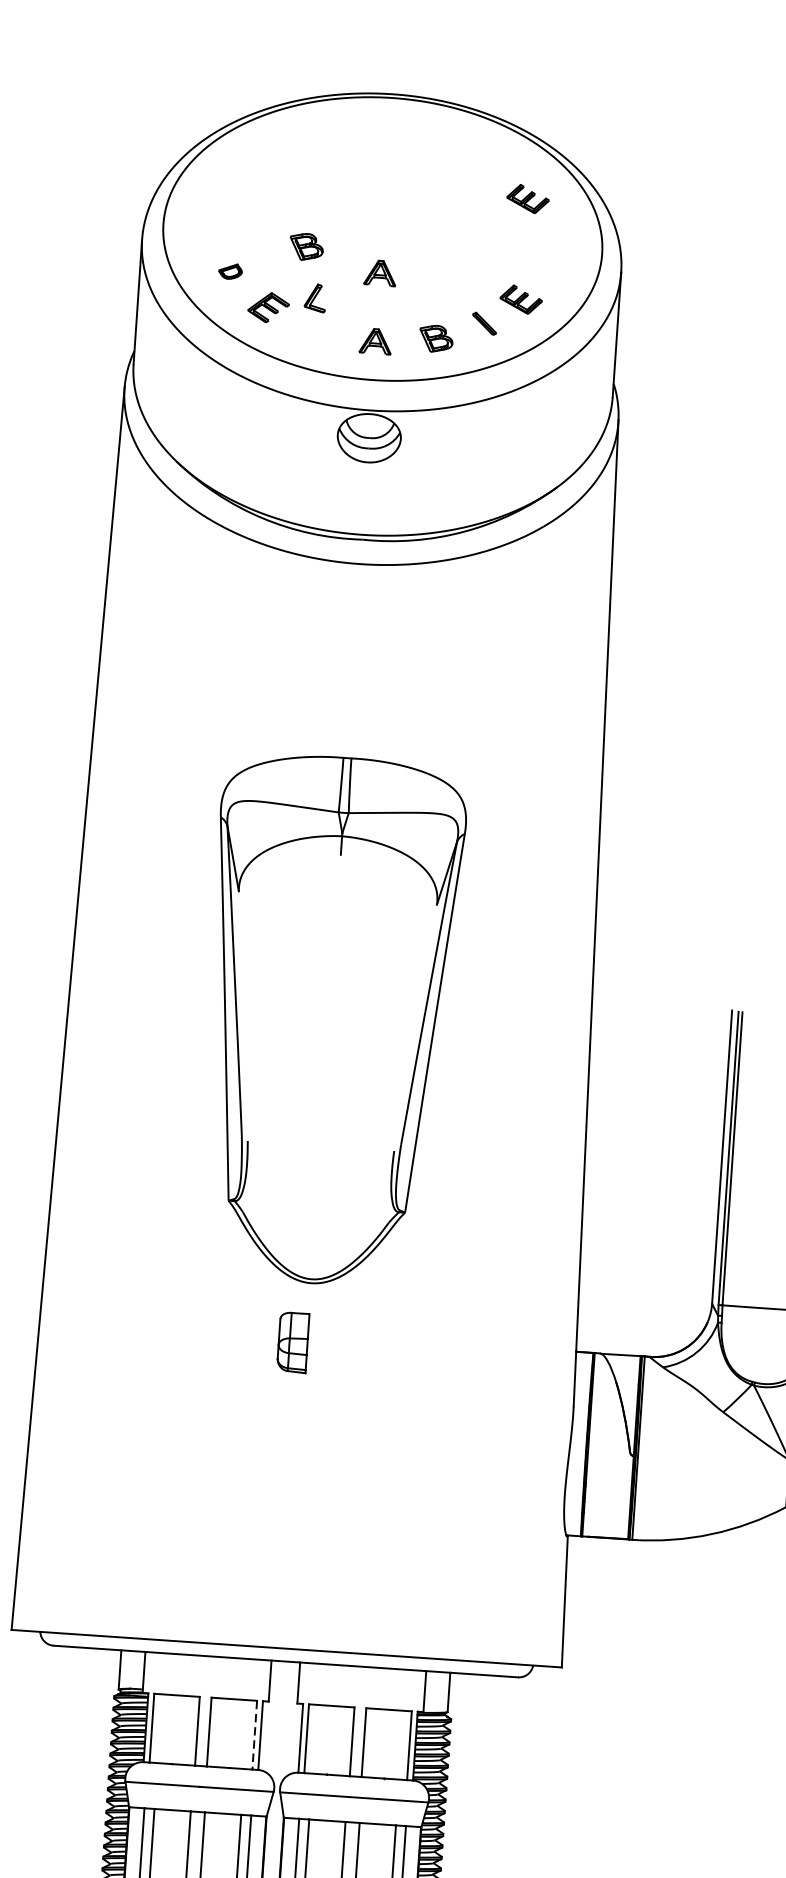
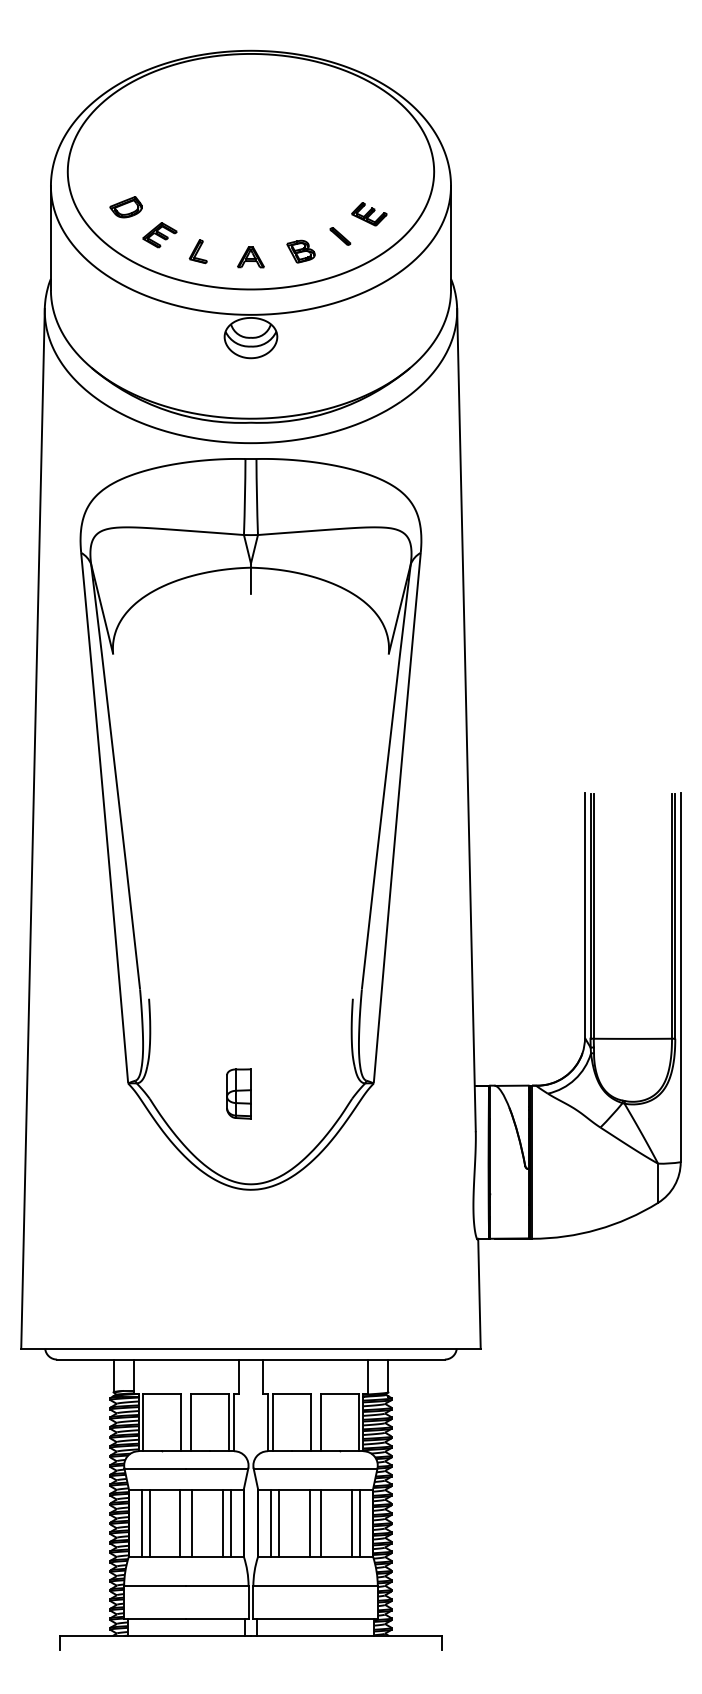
part: (528, 199) -> (369, 130), removed
part: (305, 246) -> (187, 182), removed
part: (229, 271) -> (125, 207), size x1.67
part: (379, 273) -> (250, 200), removed
part: (314, 297) -> (197, 251), moved
part: (328, 1020) -> (250, 824), size x1.67
line: (254, 1735) -> (229, 1422), dashed -> solid

